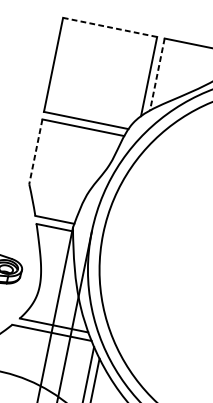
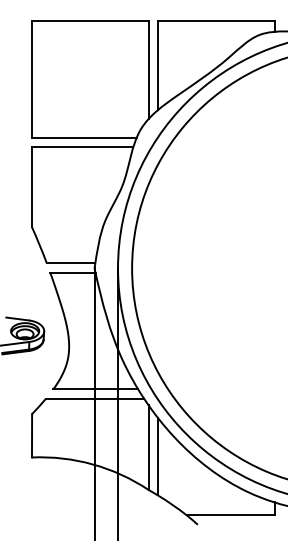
line: (109, 26) -> (89, 20), dashed -> solid
line: (156, 74) -> (157, 65), dashed -> solid
line: (35, 152) -> (31, 187), dashed -> solid

